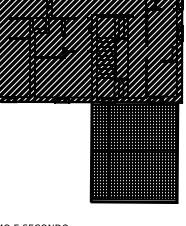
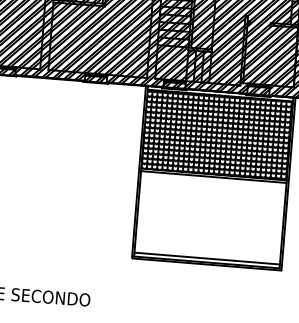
hatch: (133, 175) -> (209, 217), removed

